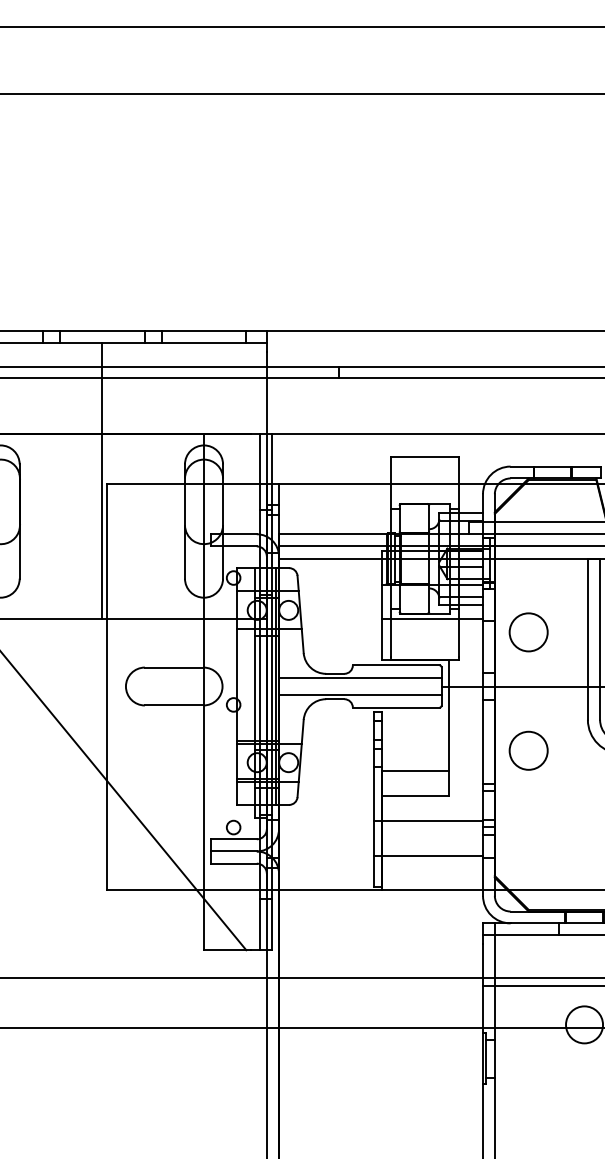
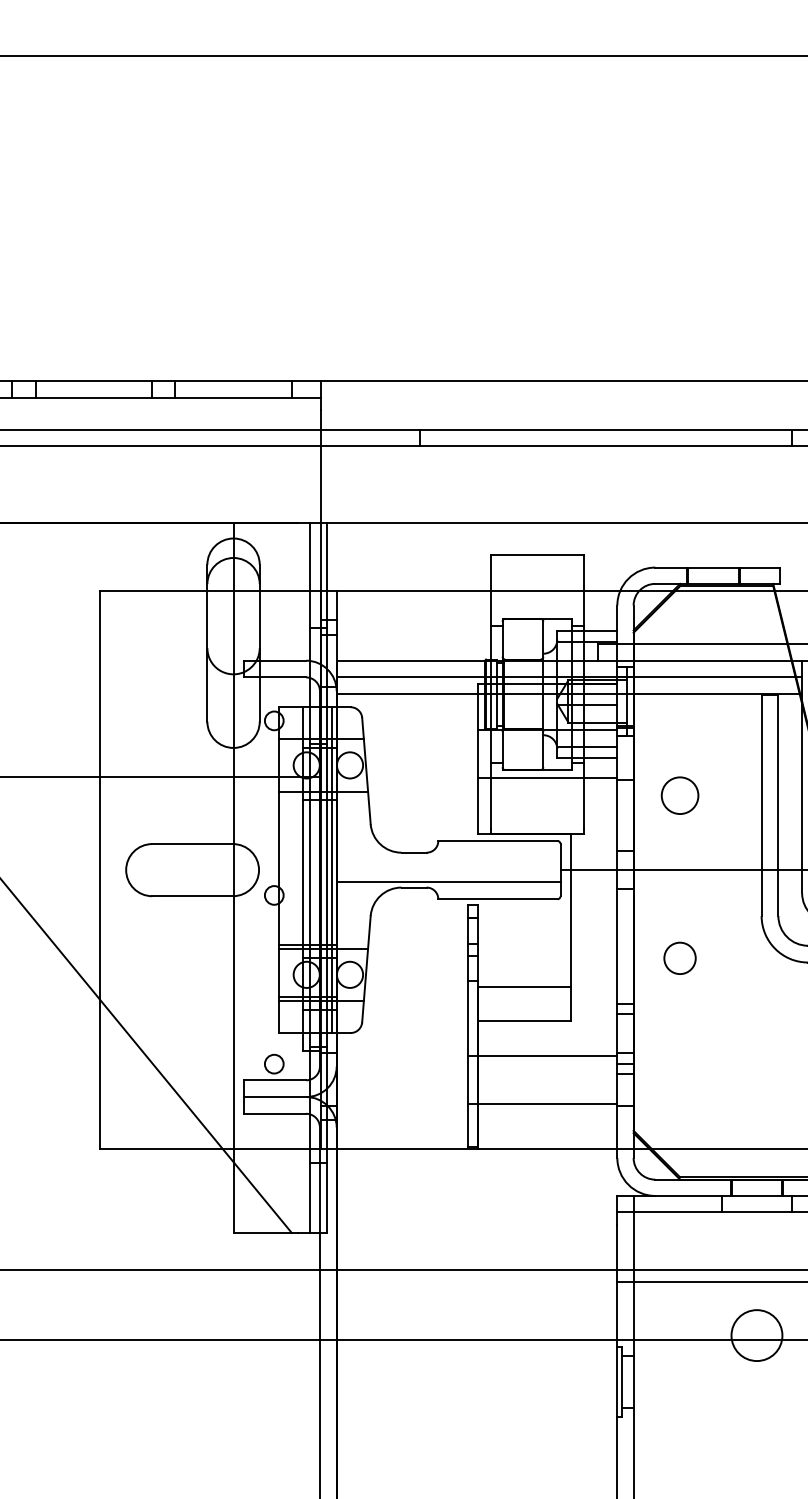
line: (102, 480) -> (93, 586), removed
circle: (528, 632) -> (679, 795), size x0.7
line: (360, 678) -> (448, 859), removed
circle: (528, 750) -> (679, 958), size x0.6

